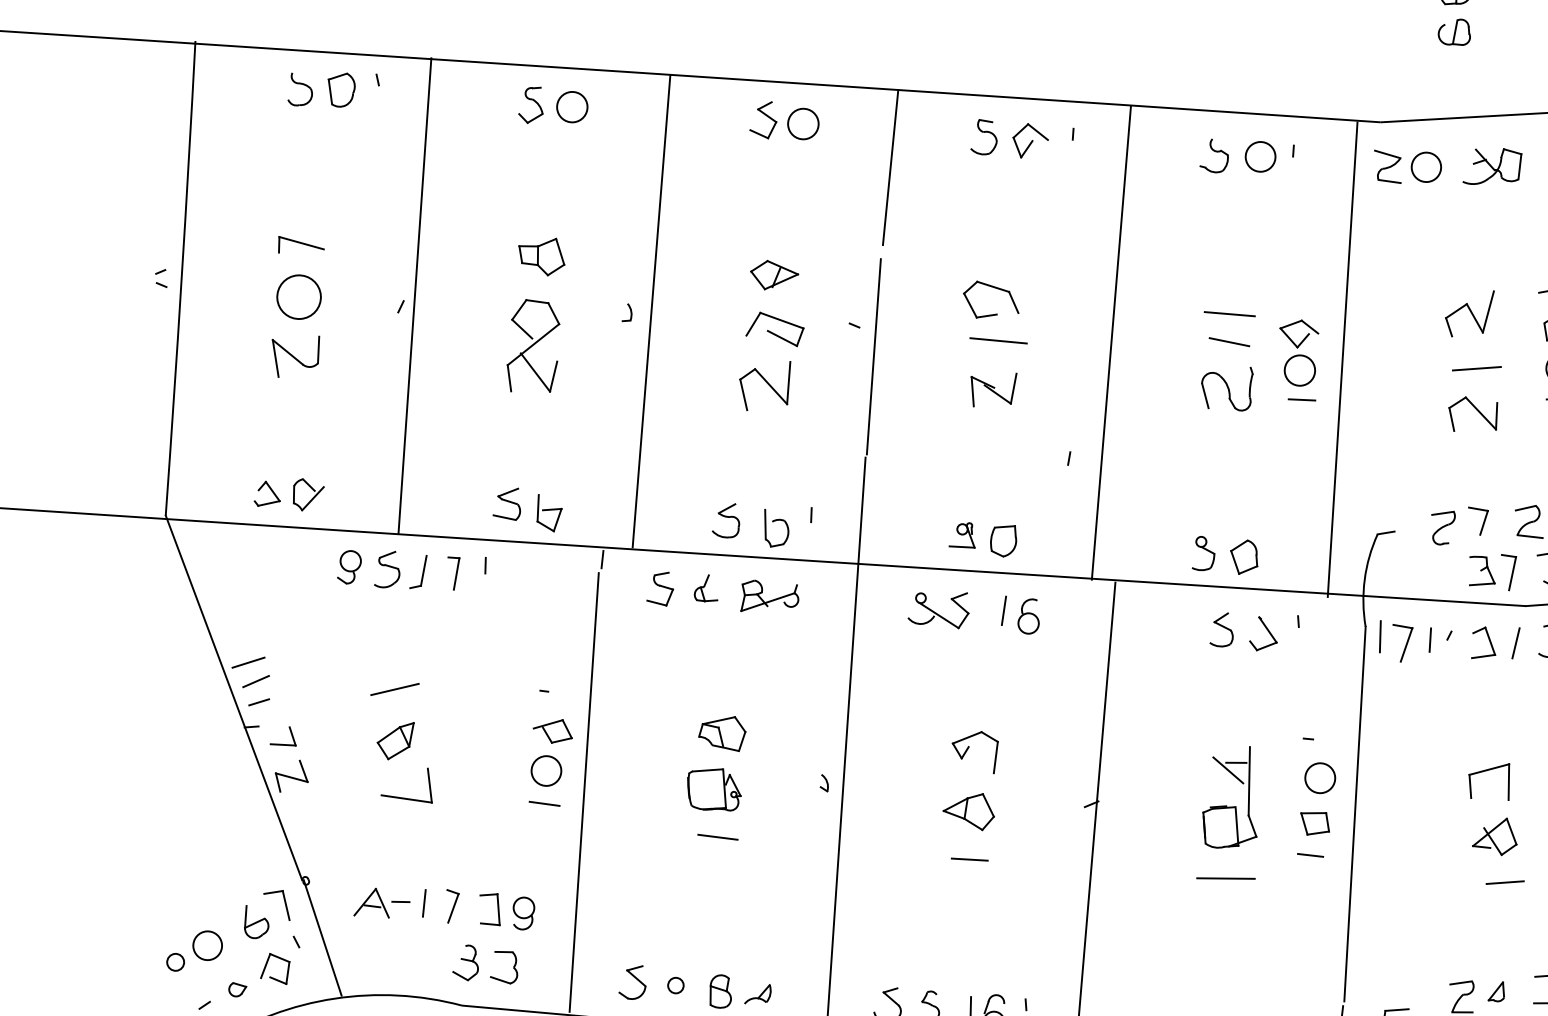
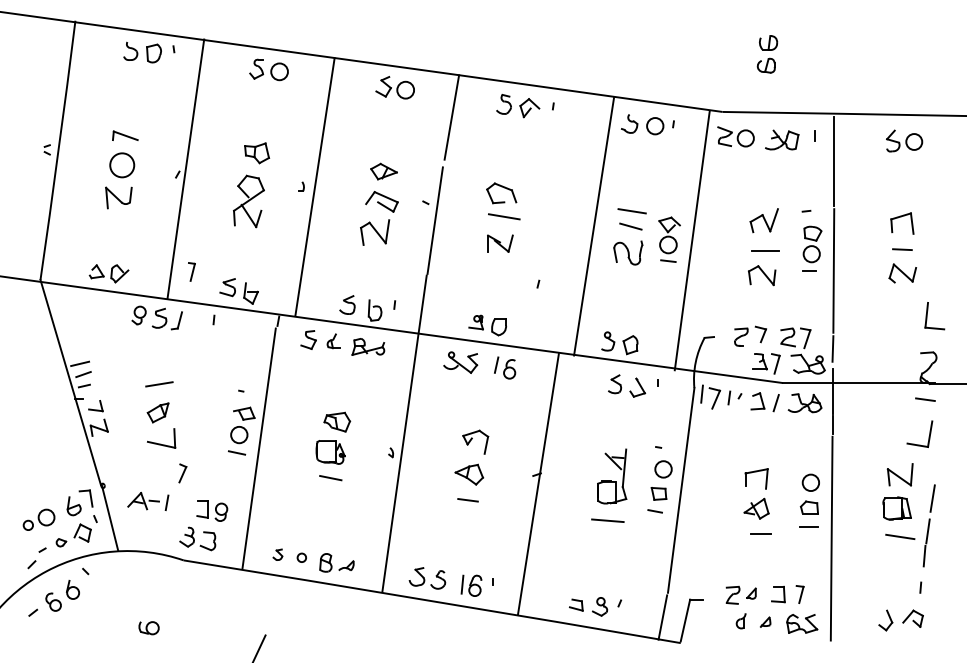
line: (1112, 343) -> (594, 226), moved
part: (454, 572) -> (191, 271), moved
part: (452, 906) -> (182, 473), moved
part: (631, 982) -> (277, 554), size x0.6

